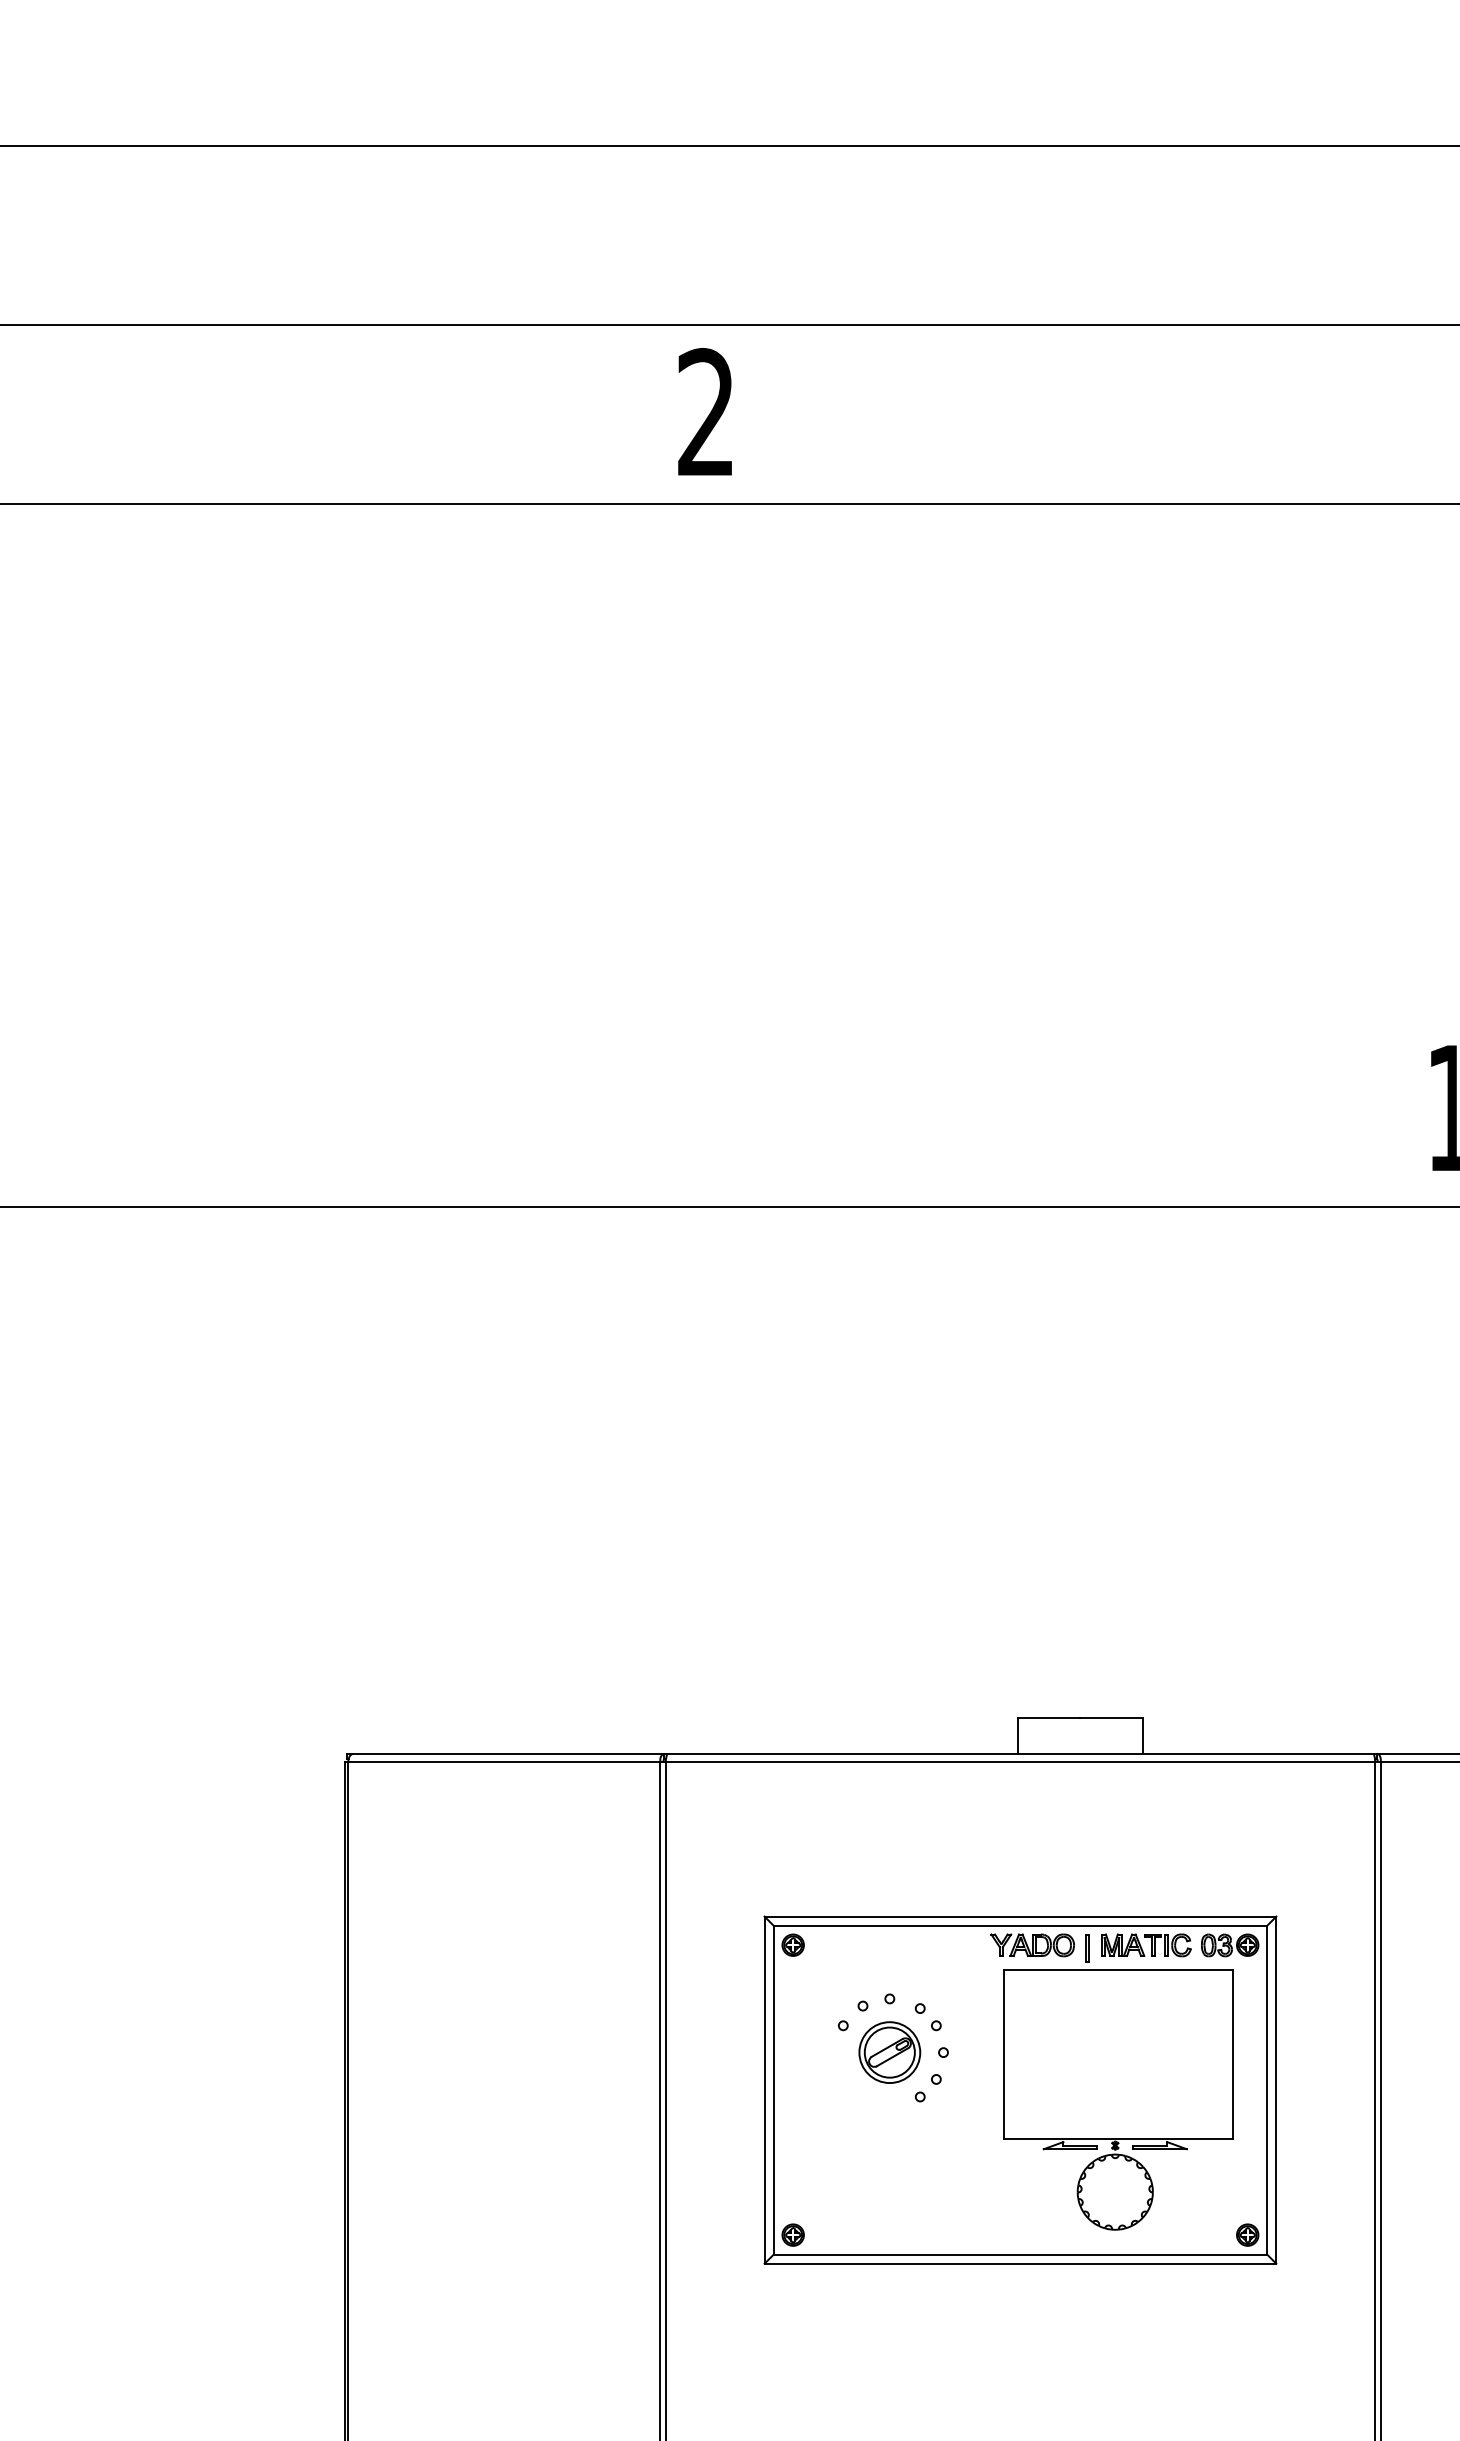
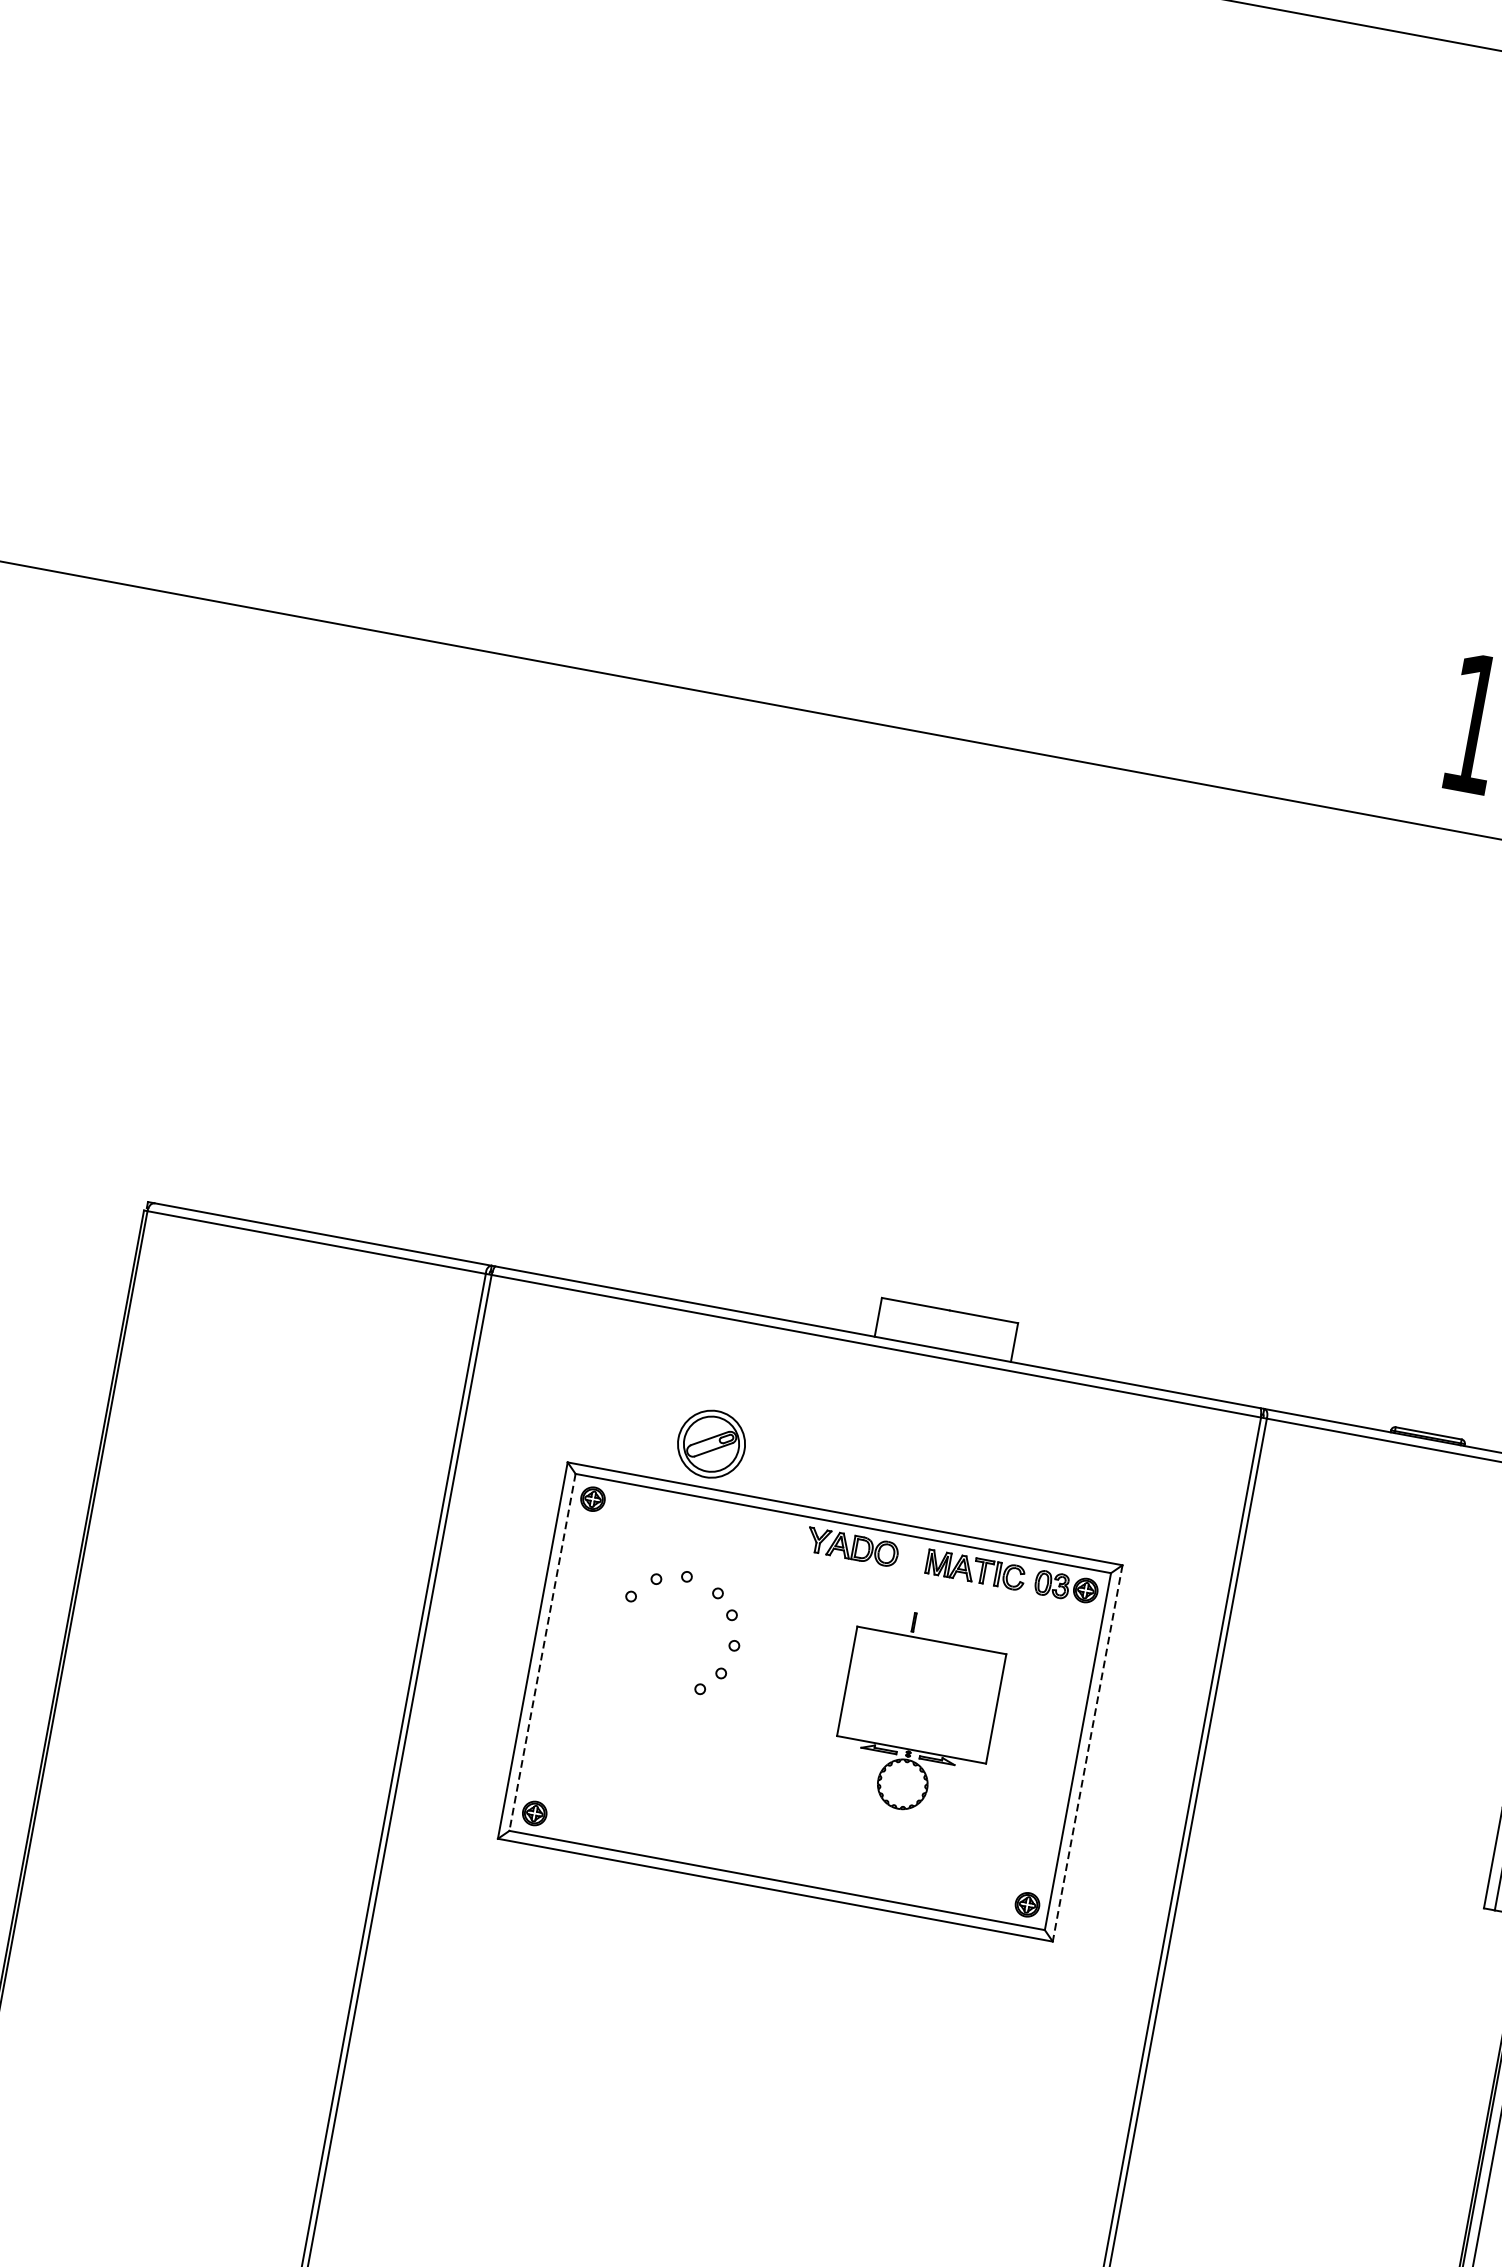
part: (889, 2052) -> (711, 1444), moved
part: (1118, 2082) -> (918, 1713), size x0.6
line: (773, 2090) -> (542, 1652), solid -> dashed
line: (1276, 2090) -> (1087, 1753), solid -> dashed

